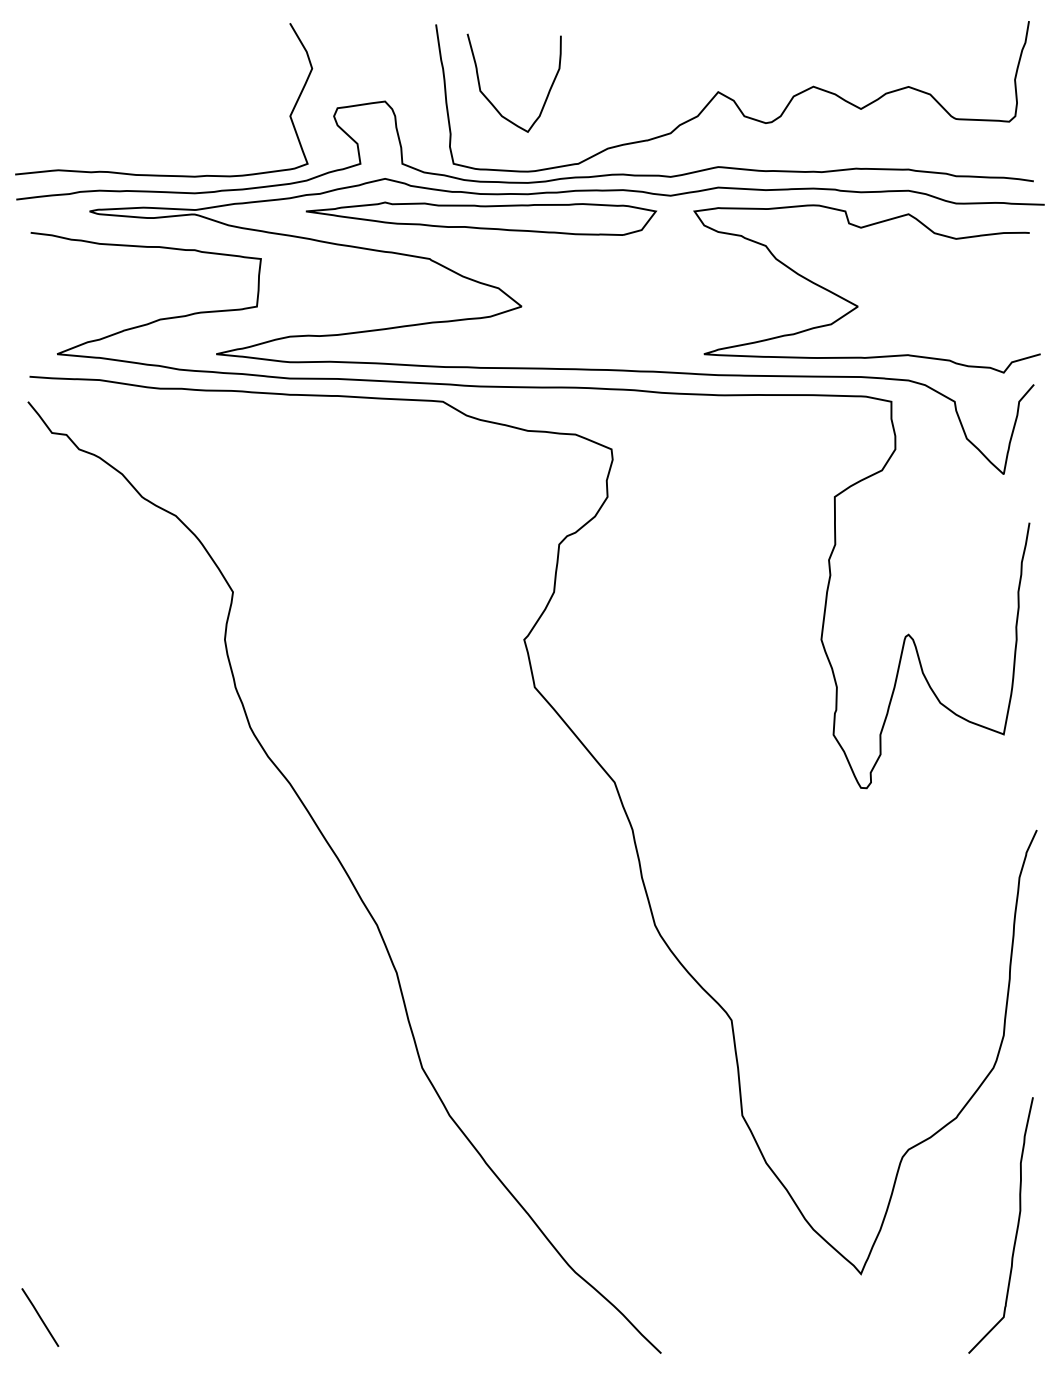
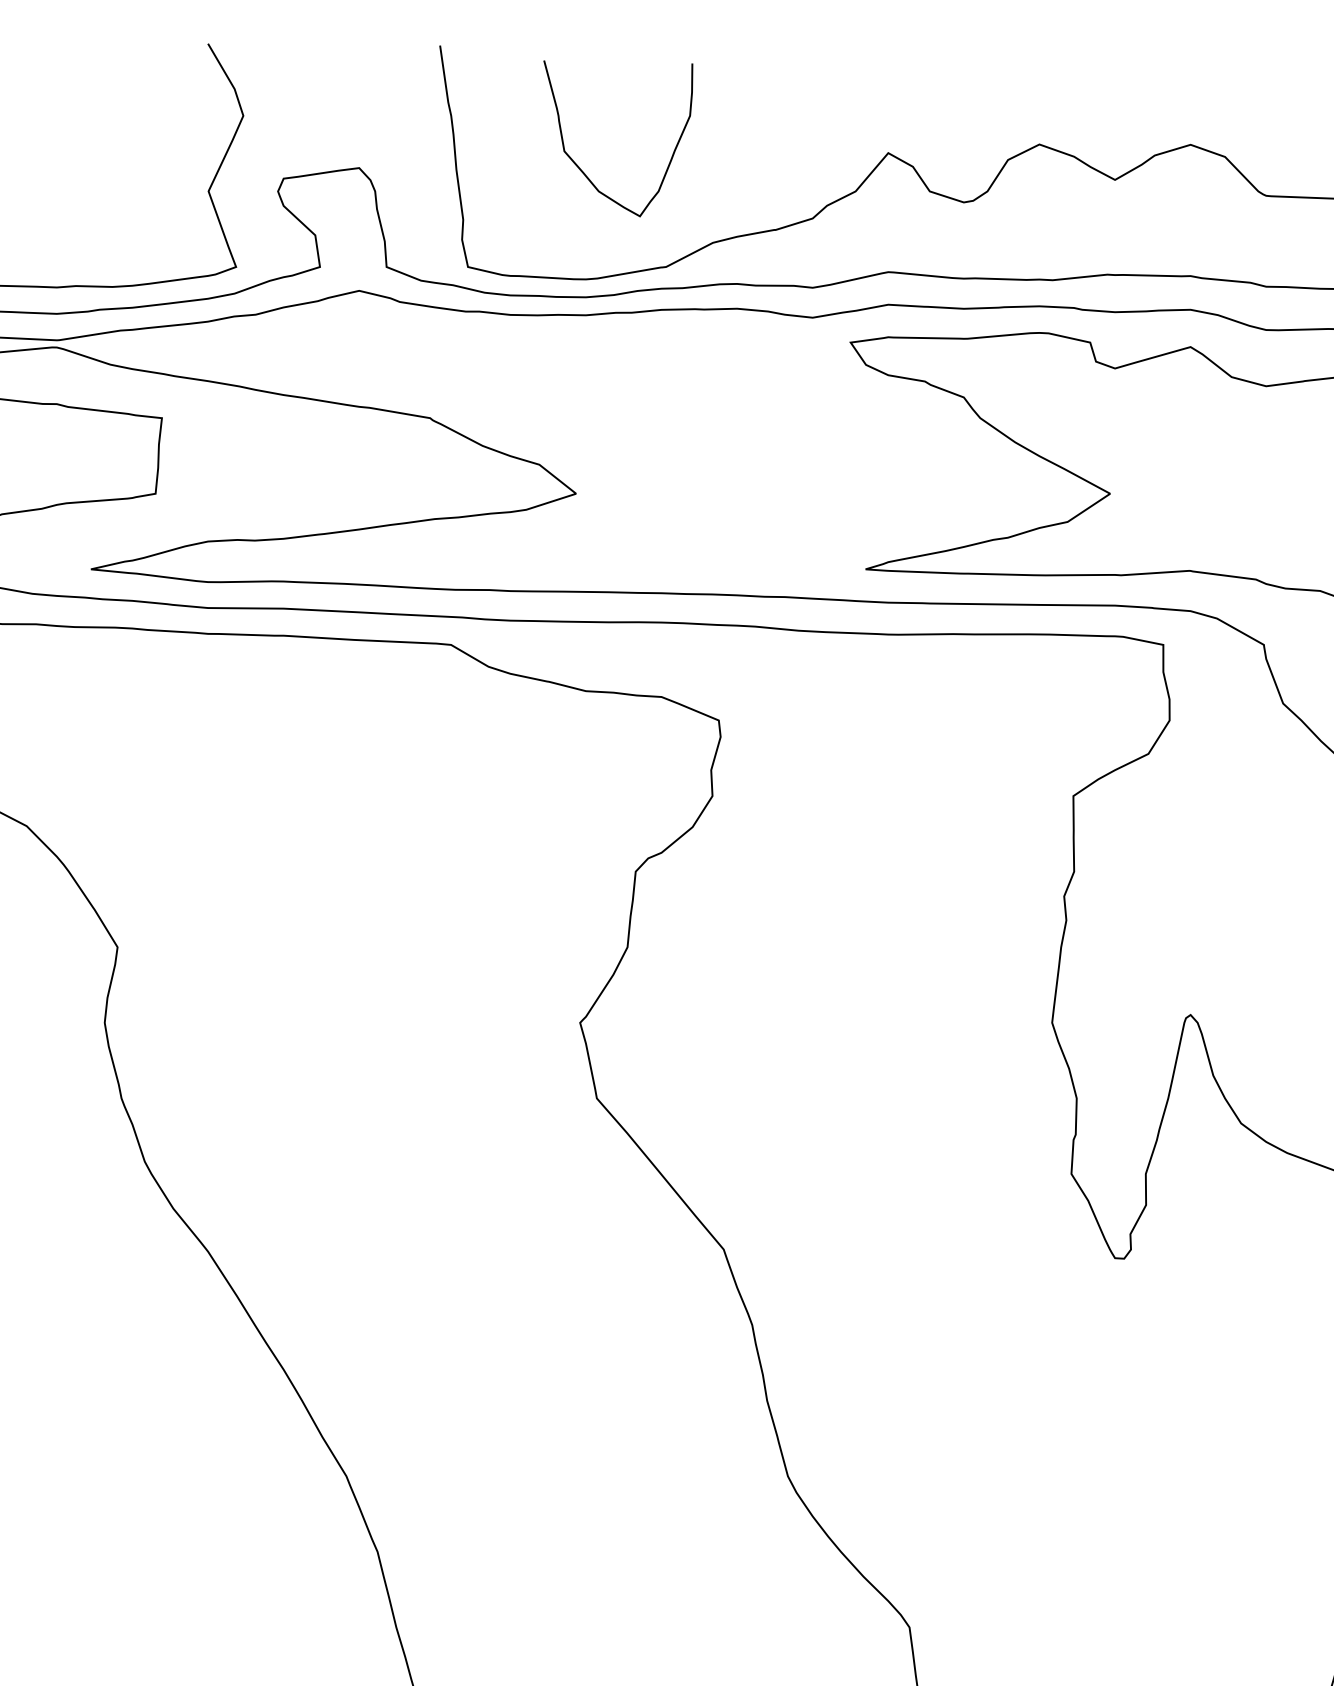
curve: (489, 99) -> (578, 164), moved
part: (481, 218) -> (512, 353), removed

